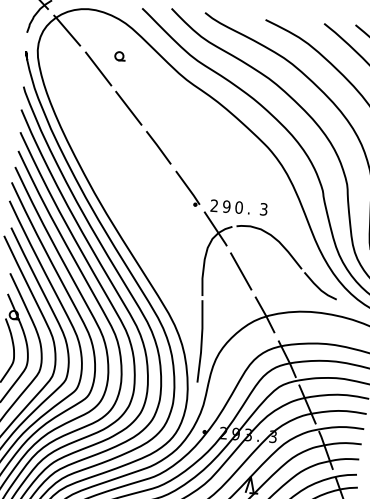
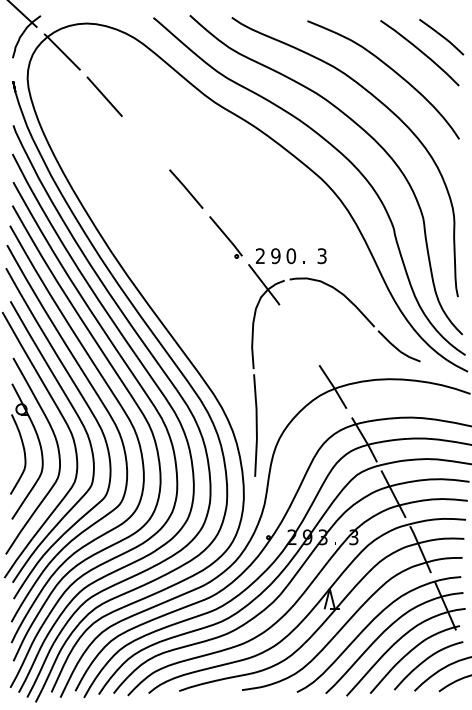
part: (119, 56) -> (129, 79), removed
line: (128, 108) -> (145, 142), removed
line: (241, 270) -> (299, 334), removed

